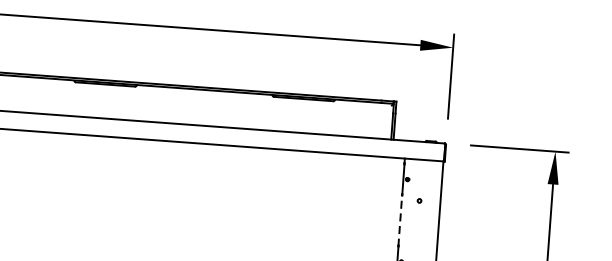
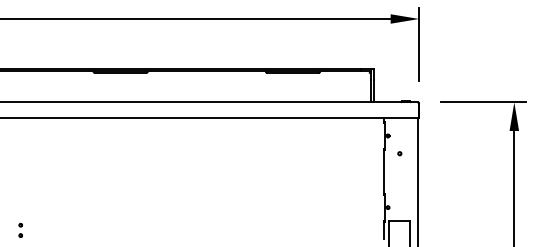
line: (400, 220) -> (384, 171), dashed -> solid

